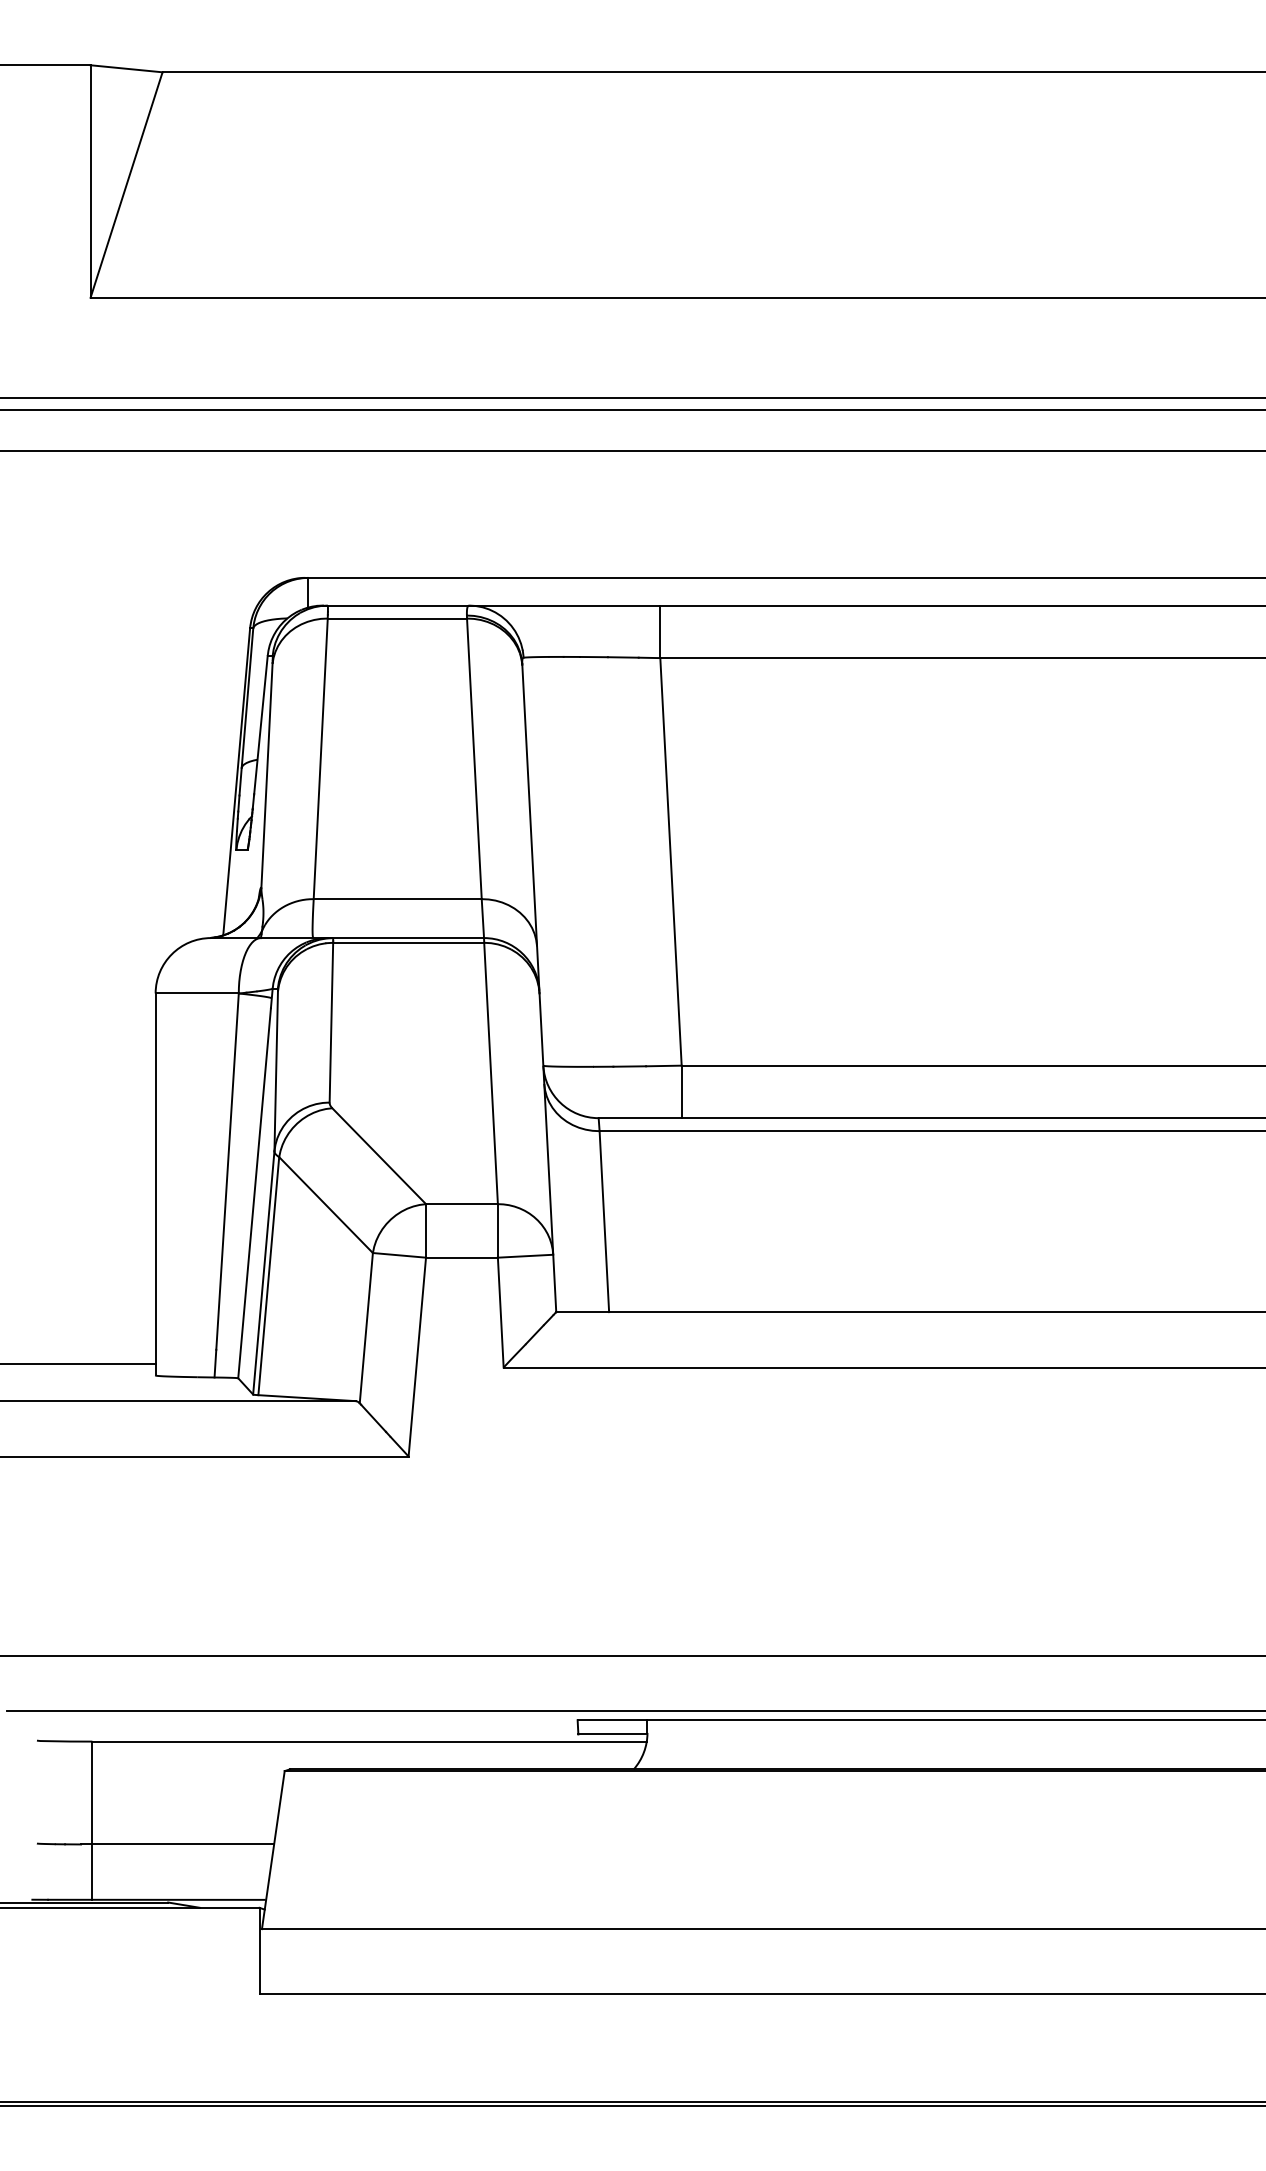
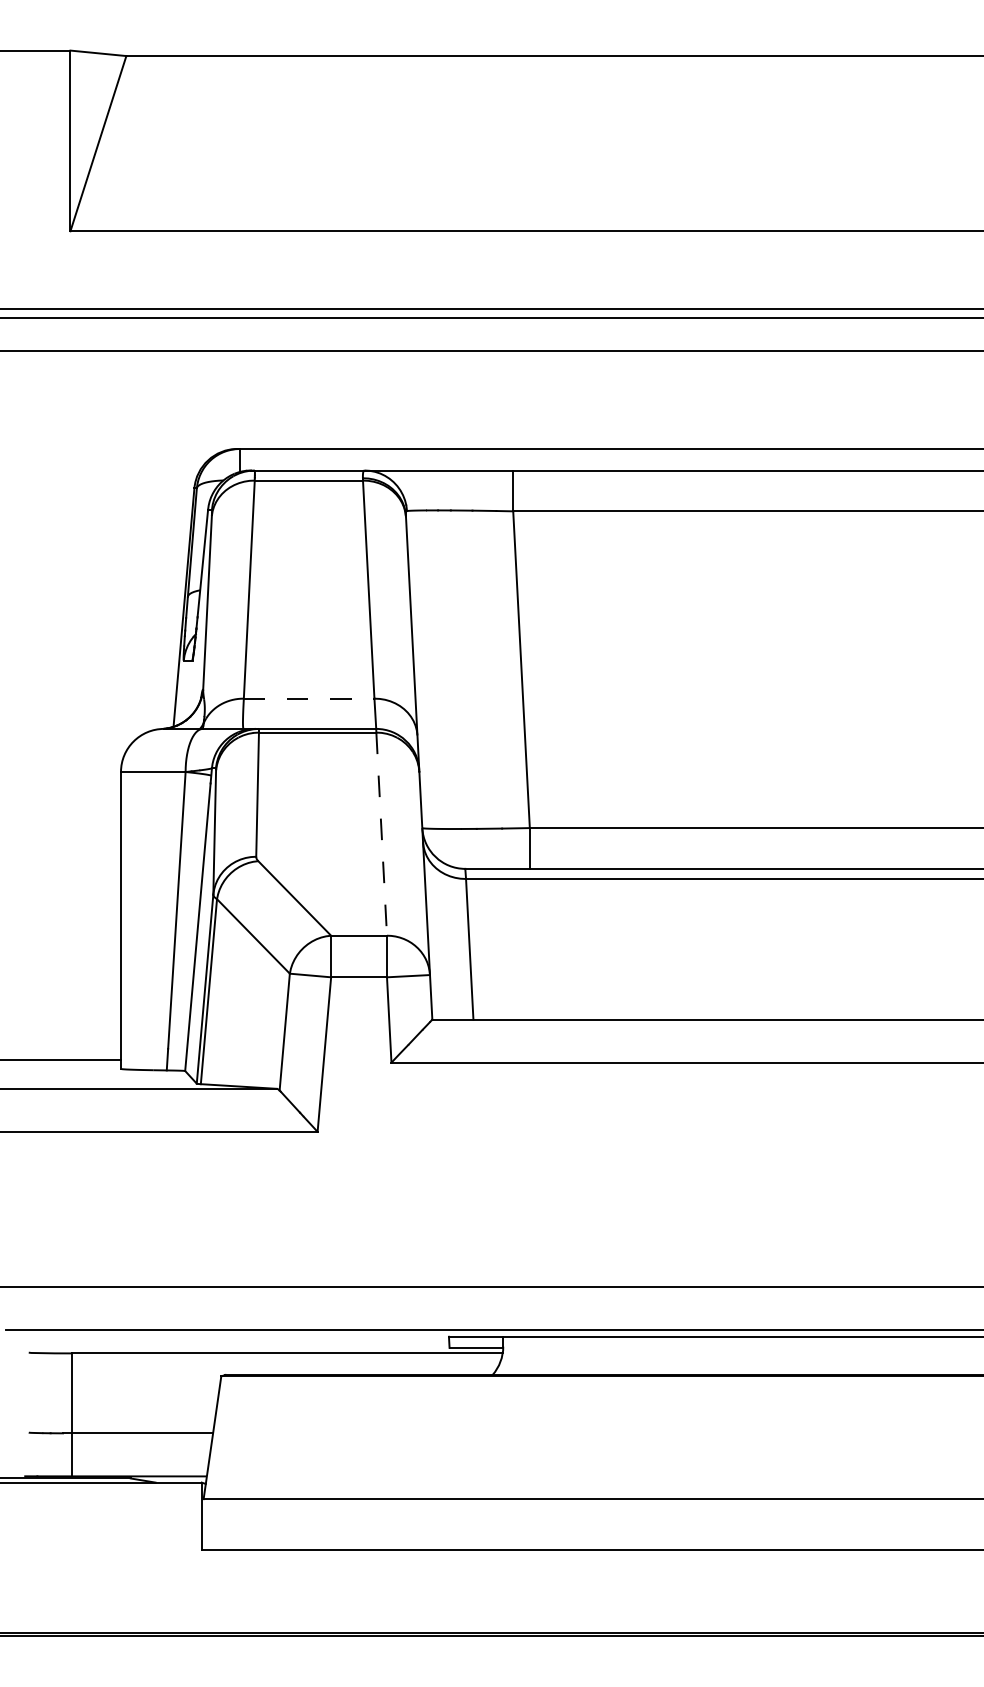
line: (398, 898) -> (309, 698), solid -> dashed
line: (490, 1073) -> (381, 834), solid -> dashed

